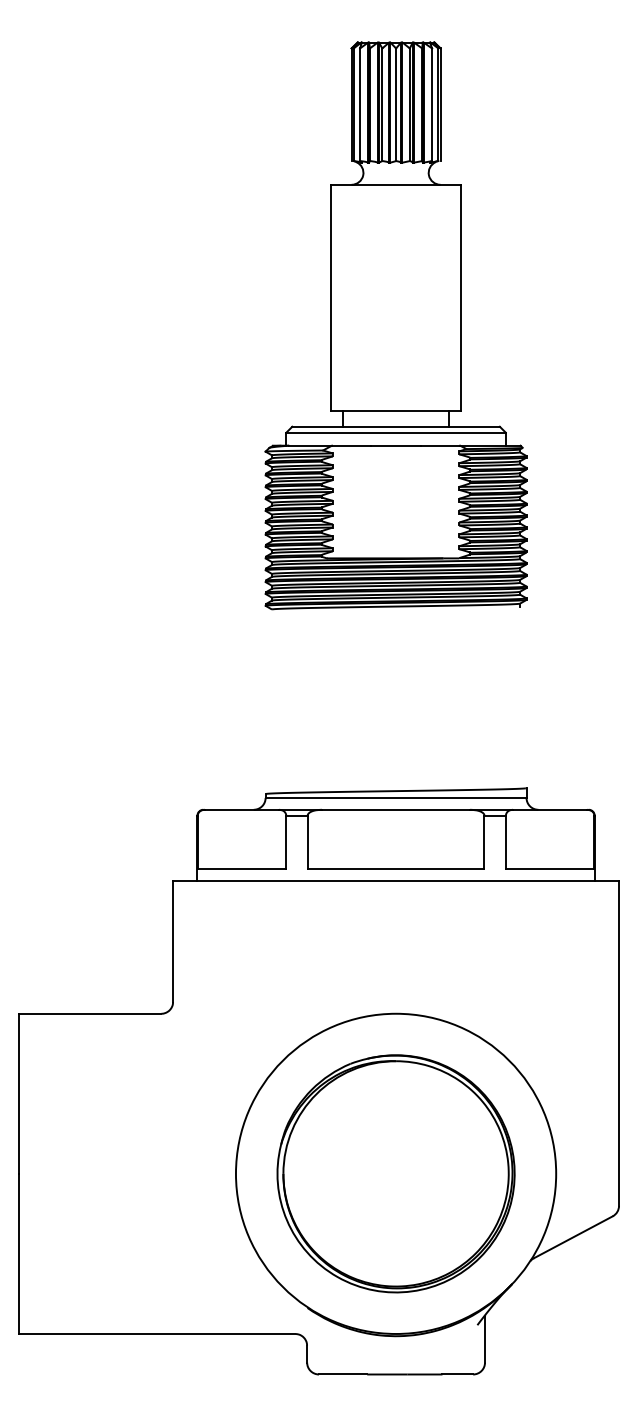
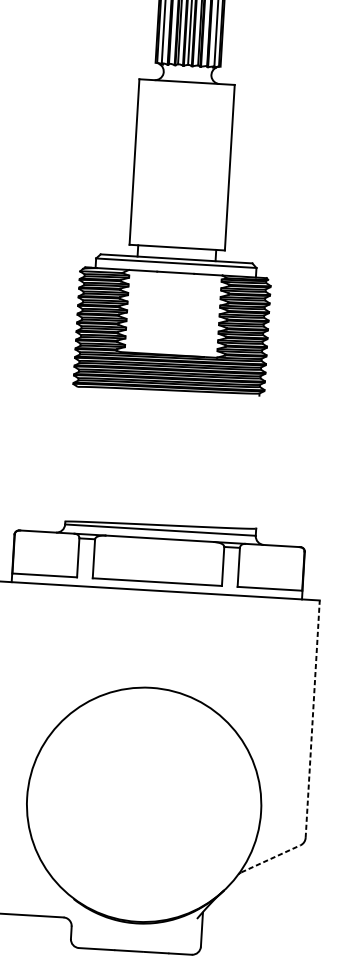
line: (619, 1042) -> (313, 718), solid -> dashed
part: (395, 1173) -> (143, 804), removed
line: (573, 1237) -> (271, 859), solid -> dashed

